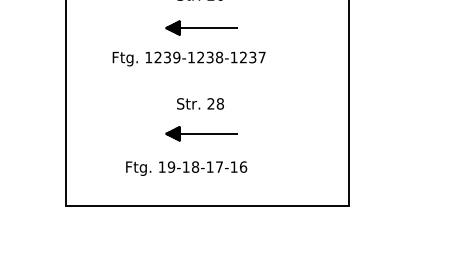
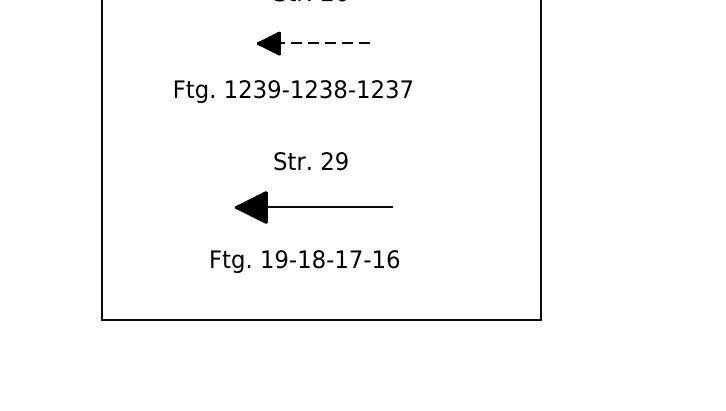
line: (208, 28) -> (323, 44), solid -> dashed
text: (219, 103) -> (340, 160), 28 -> 29
part: (201, 133) -> (312, 207), size x1.4
text: (186, 168) -> (304, 261), moved

